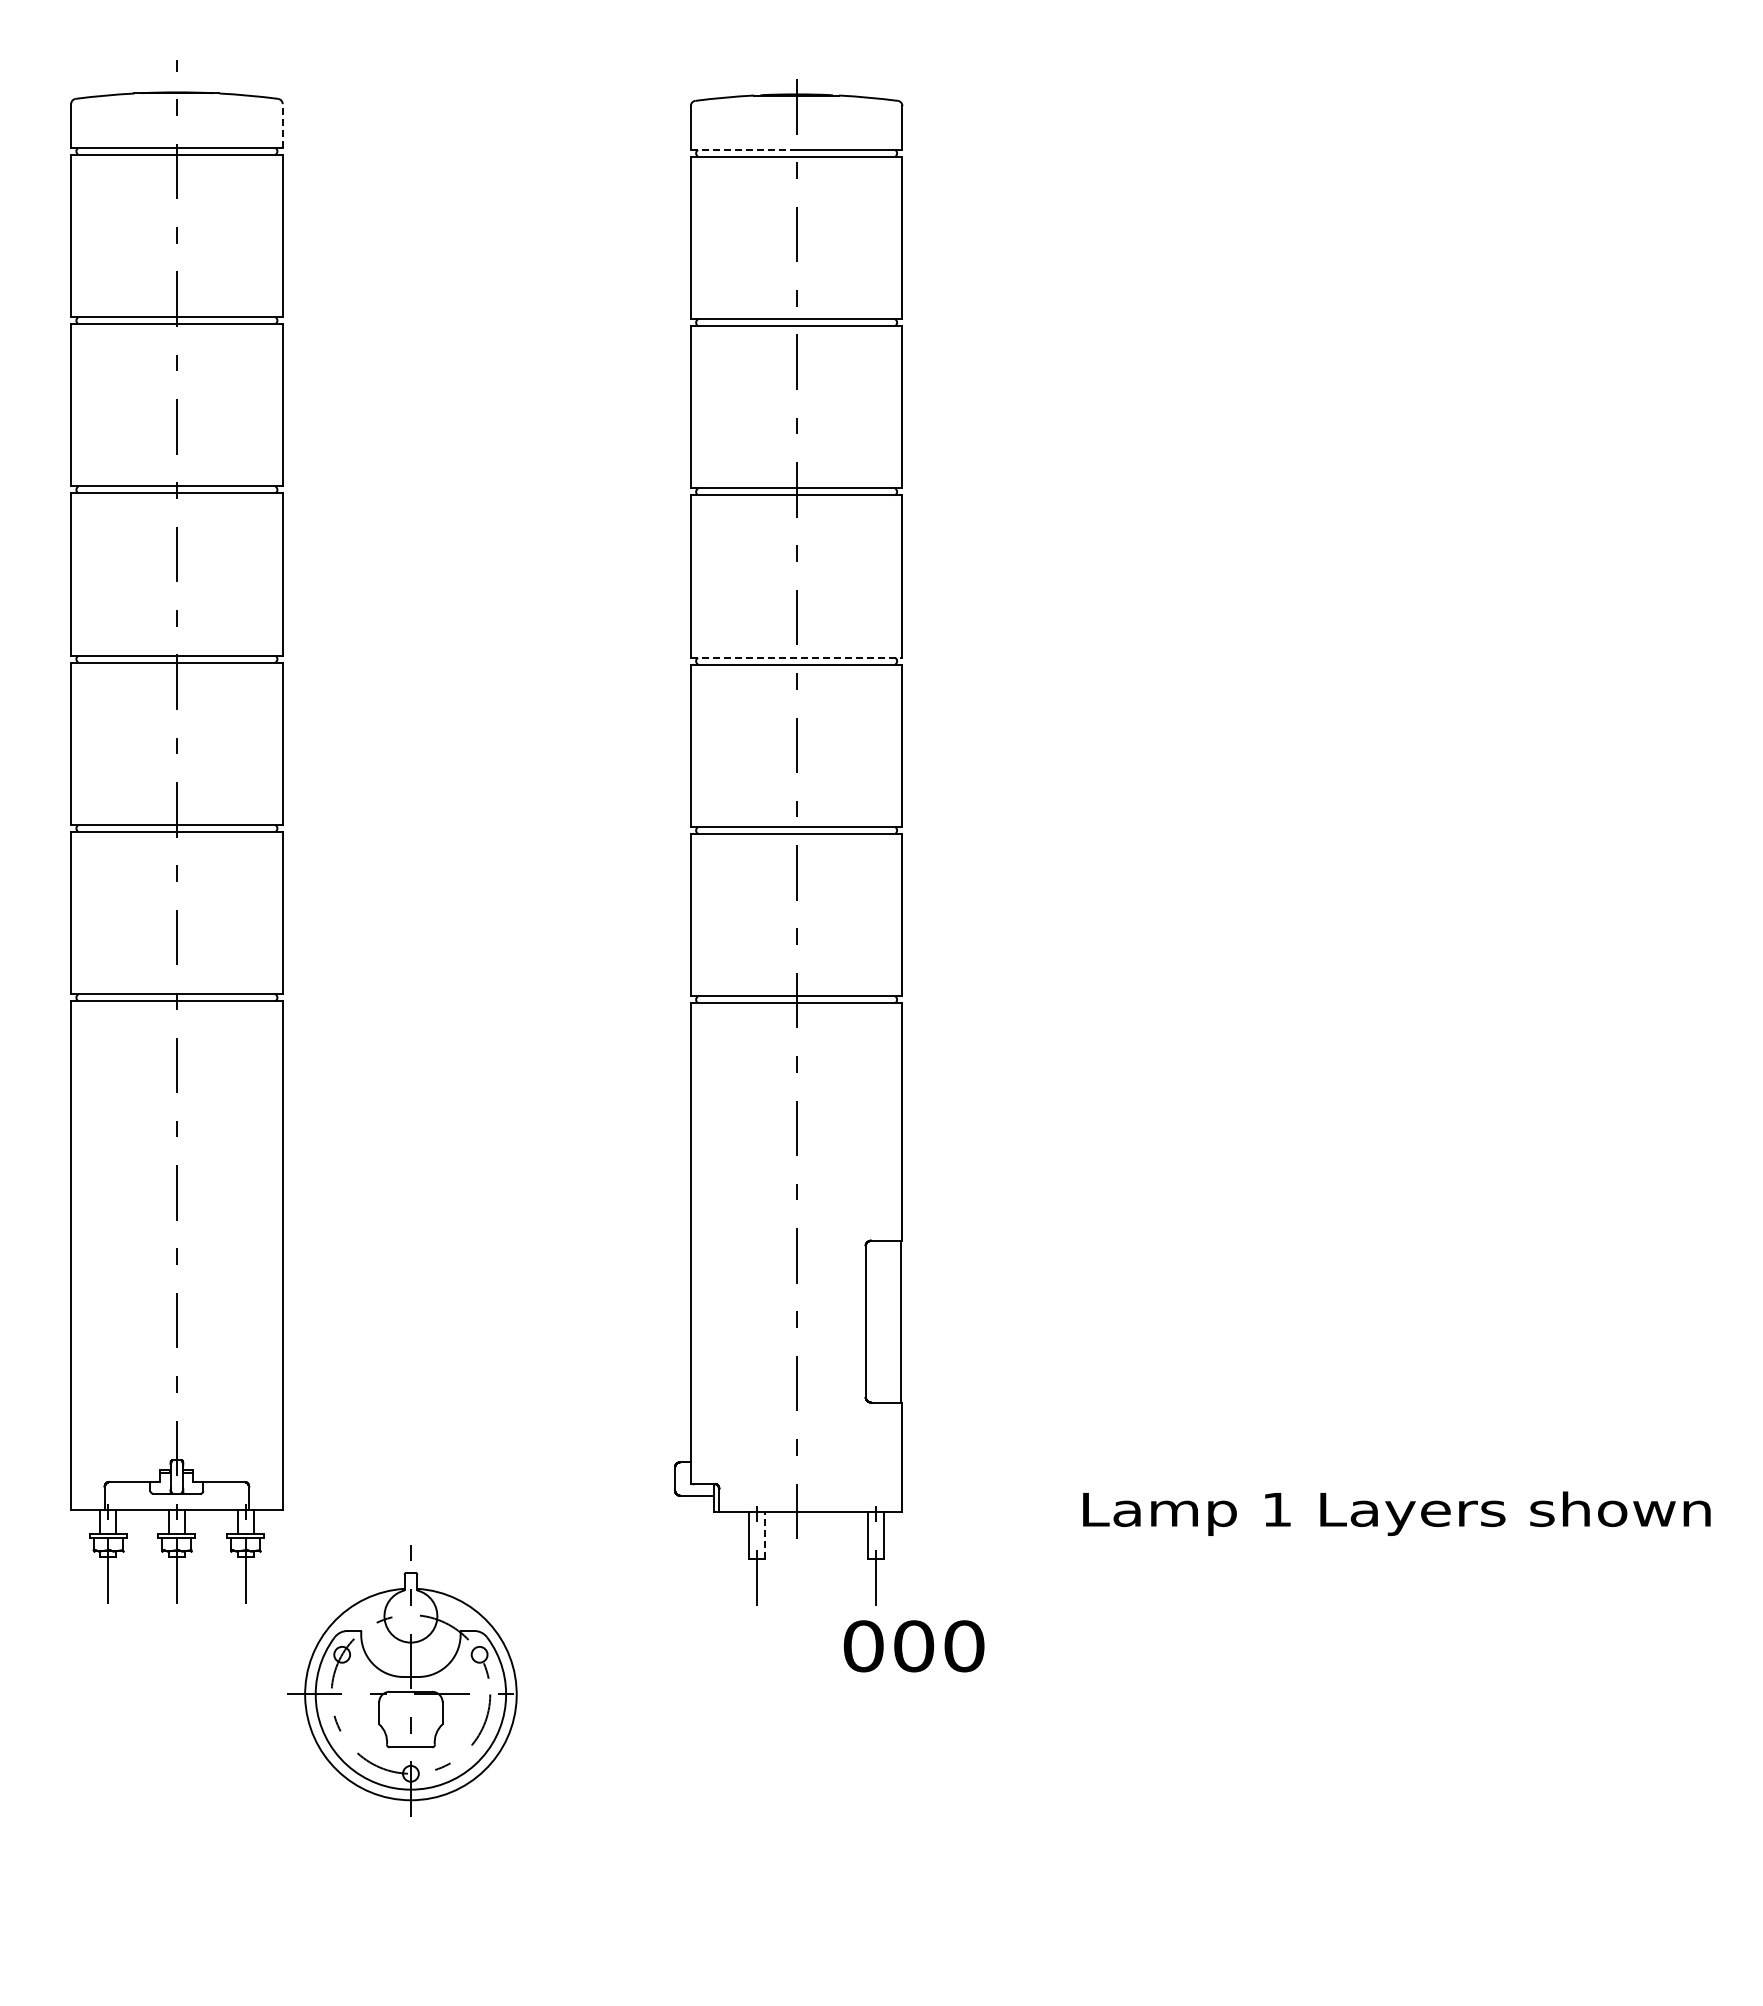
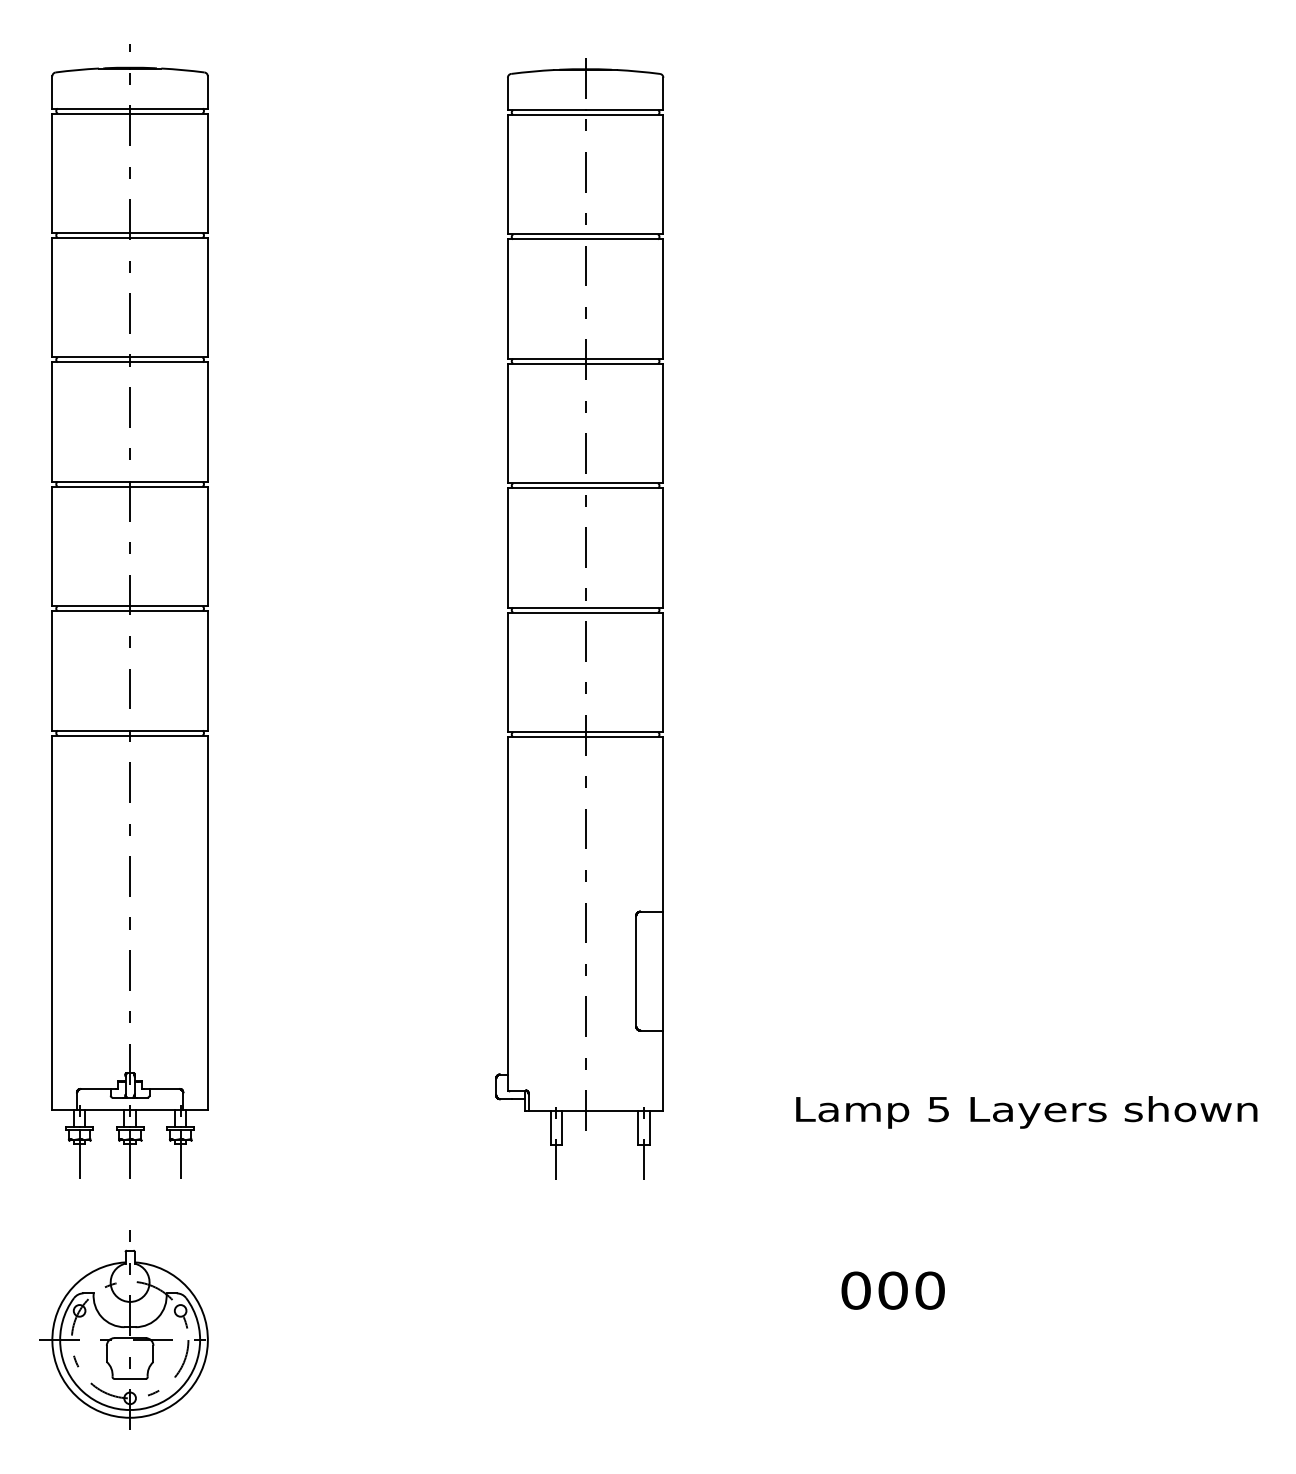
line: (282, 126) -> (207, 92), dashed -> solid
line: (743, 149) -> (546, 109), dashed -> solid
line: (796, 657) -> (585, 483), dashed -> solid
text: (1276, 1509) -> (938, 1109), 1 -> 5
line: (764, 1534) -> (562, 1127), dashed -> solid
text: (913, 1646) -> (892, 1290), moved
part: (402, 1680) -> (123, 1329), moved

